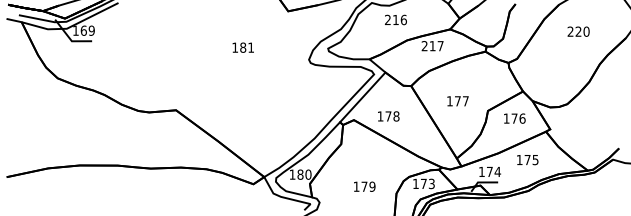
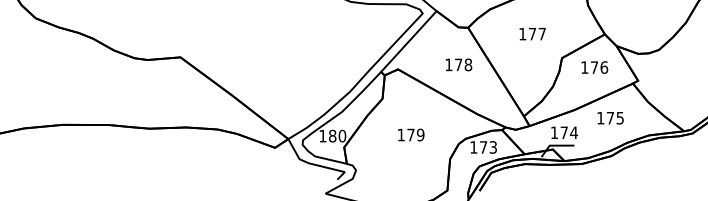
text: (457, 101) -> (532, 34), moved
text: (388, 116) -> (458, 64), moved
text: (364, 186) -> (410, 134), moved

